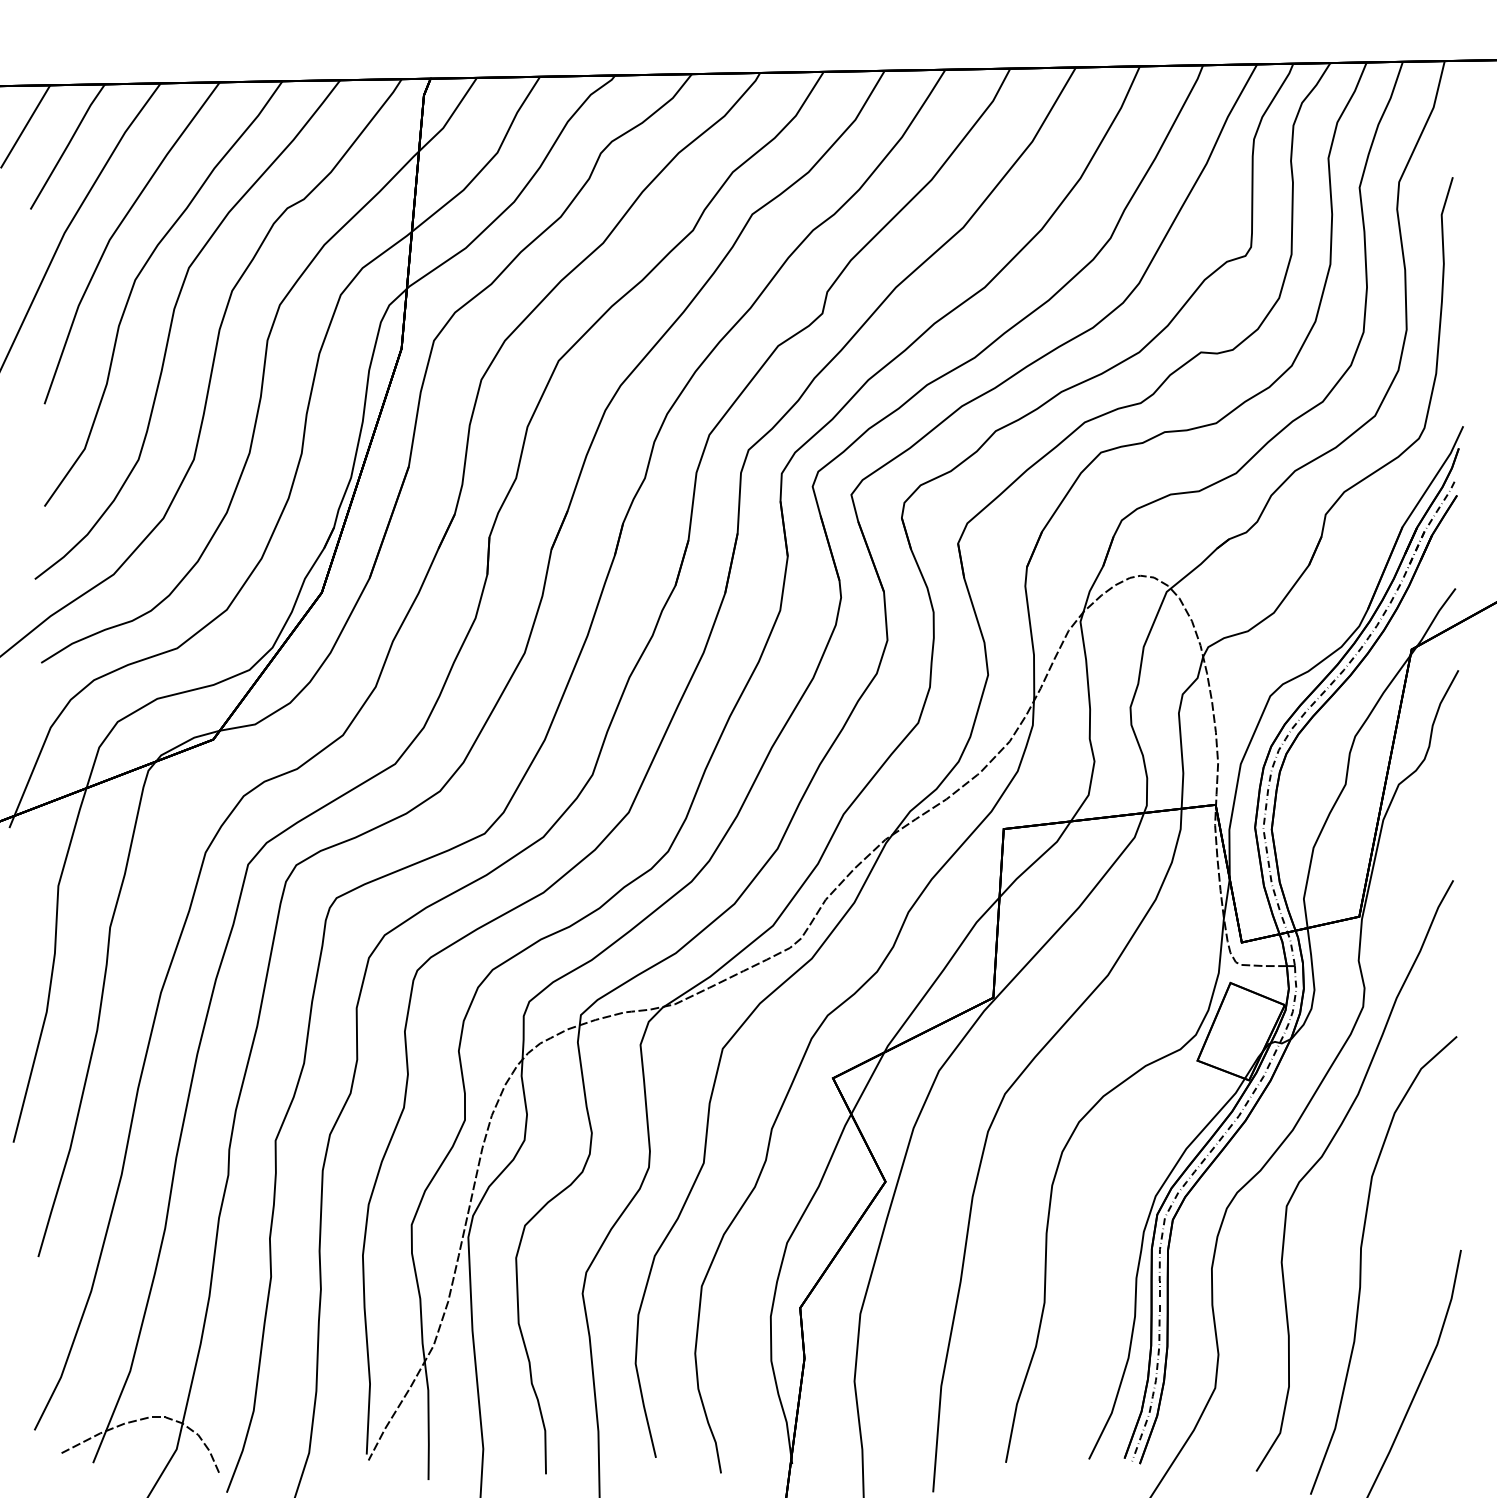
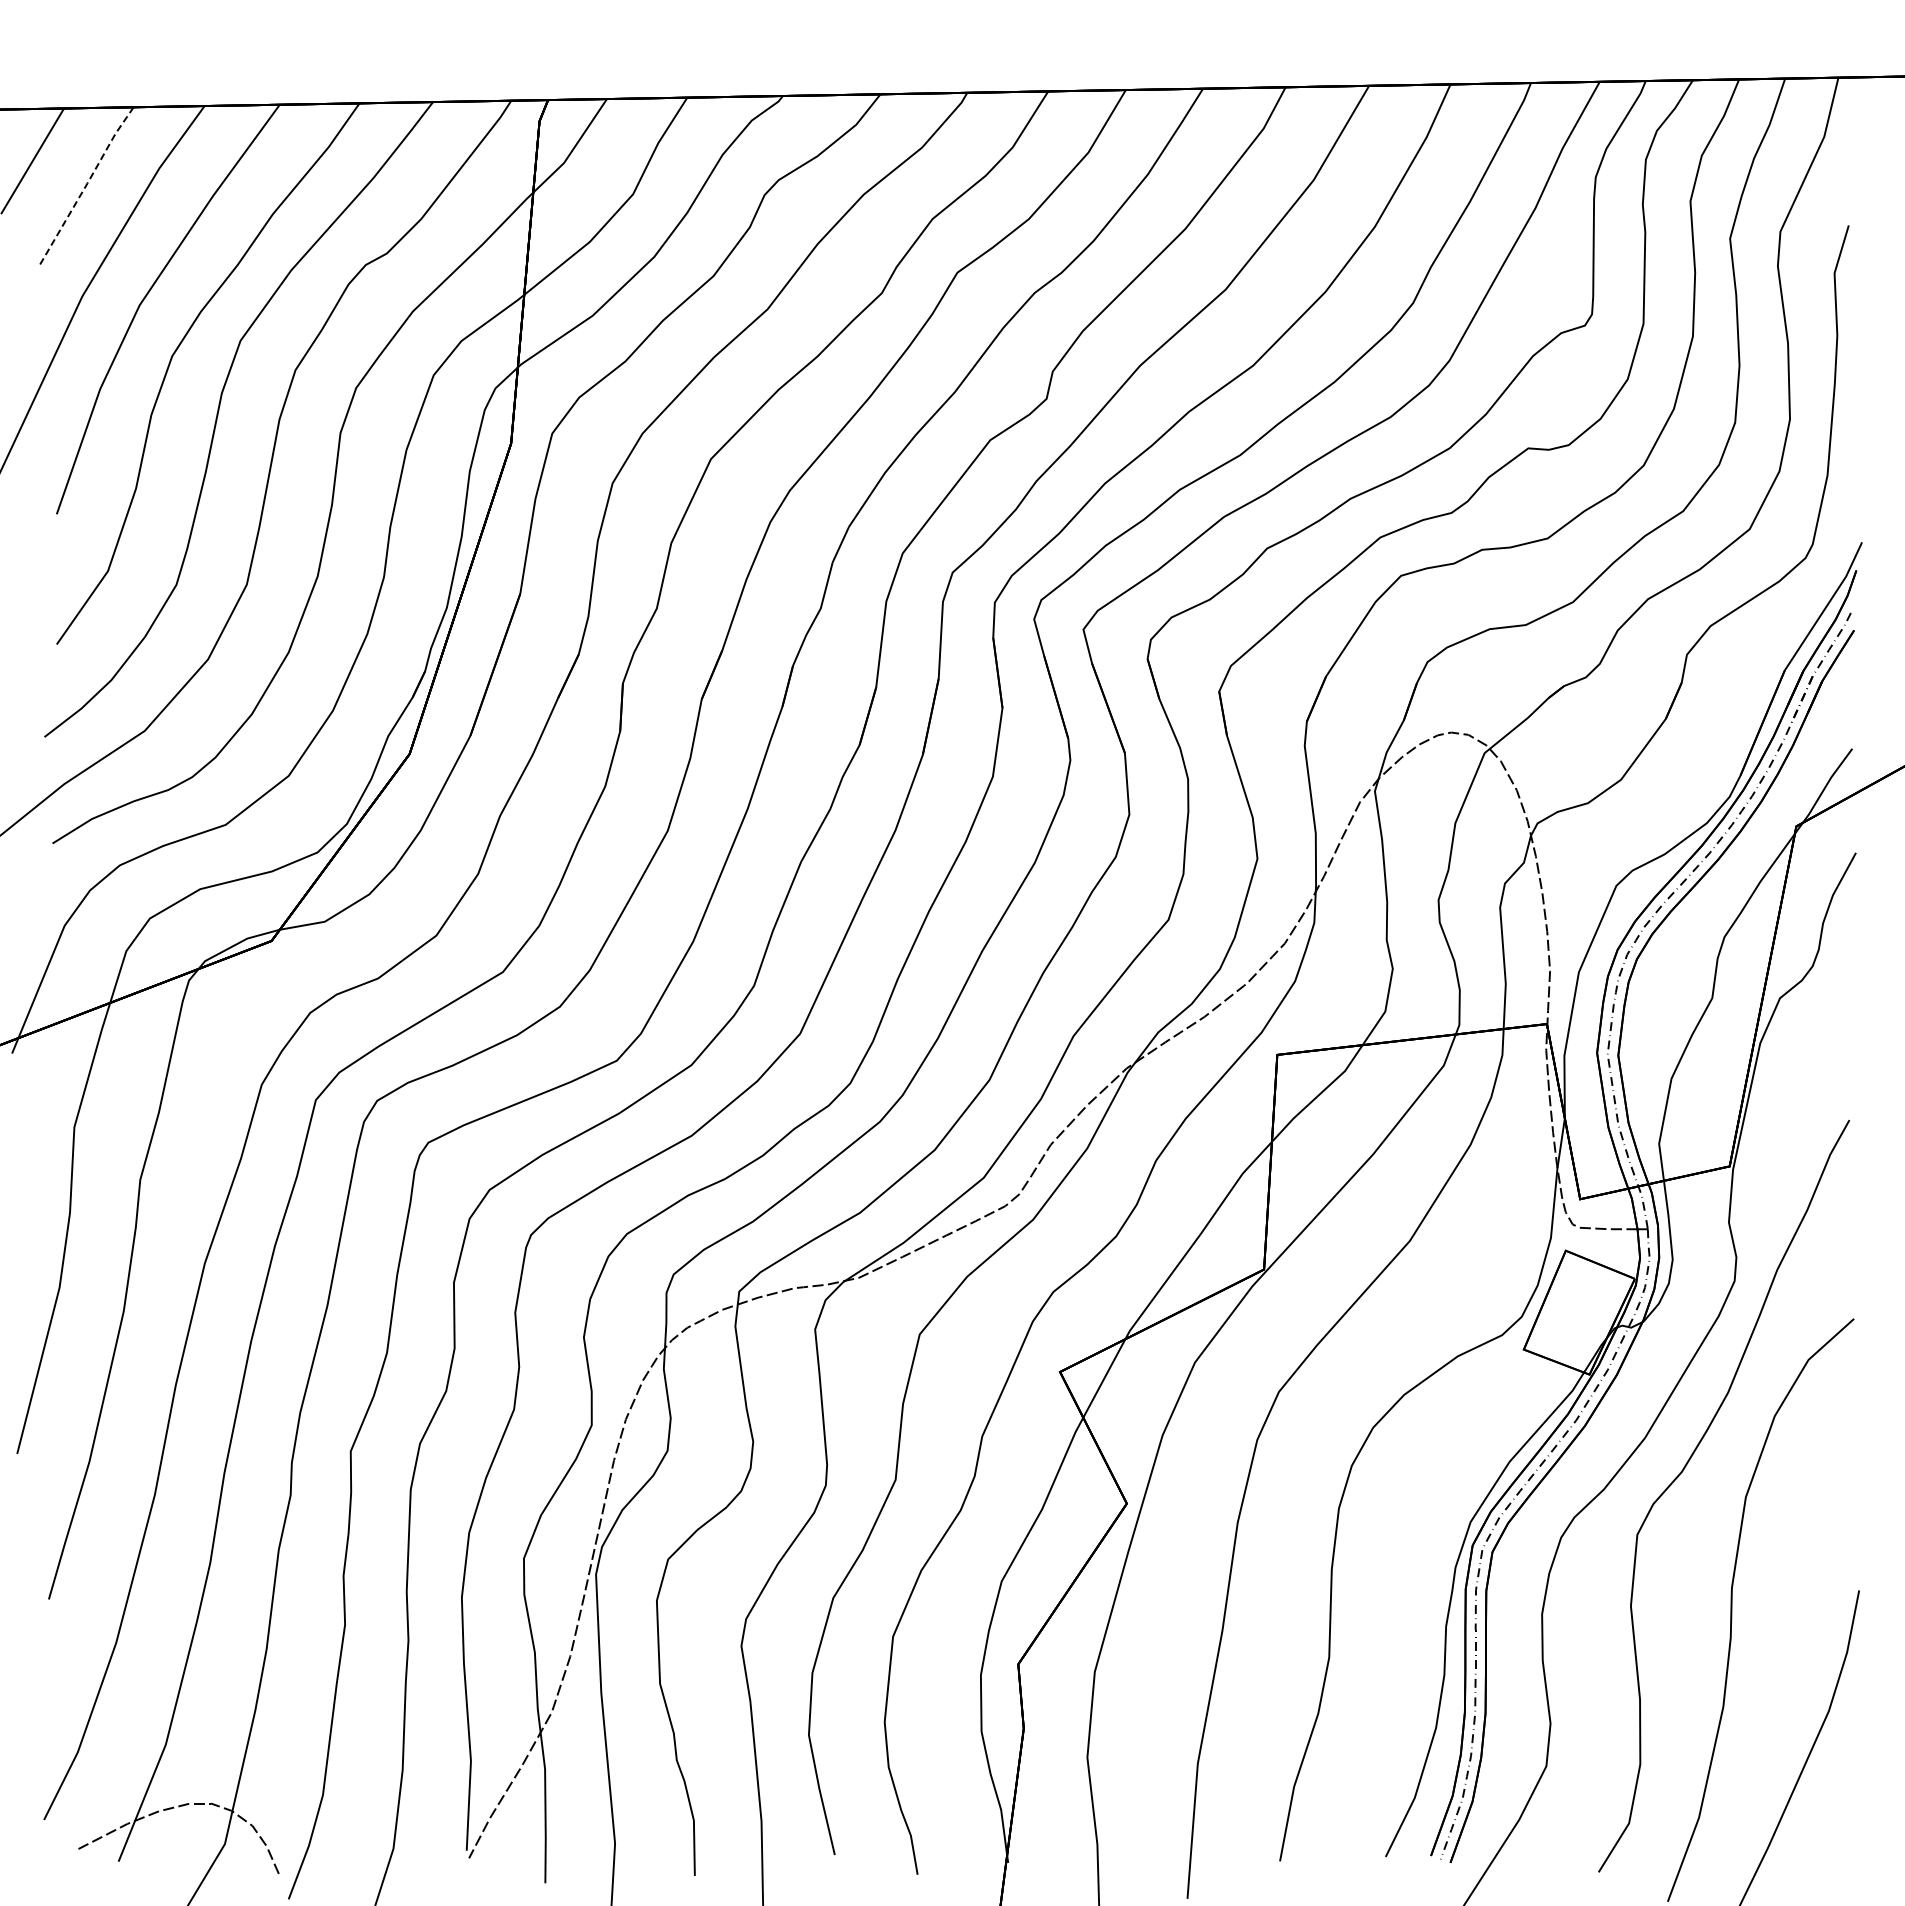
line: (67, 145) -> (86, 185), solid -> dashed

